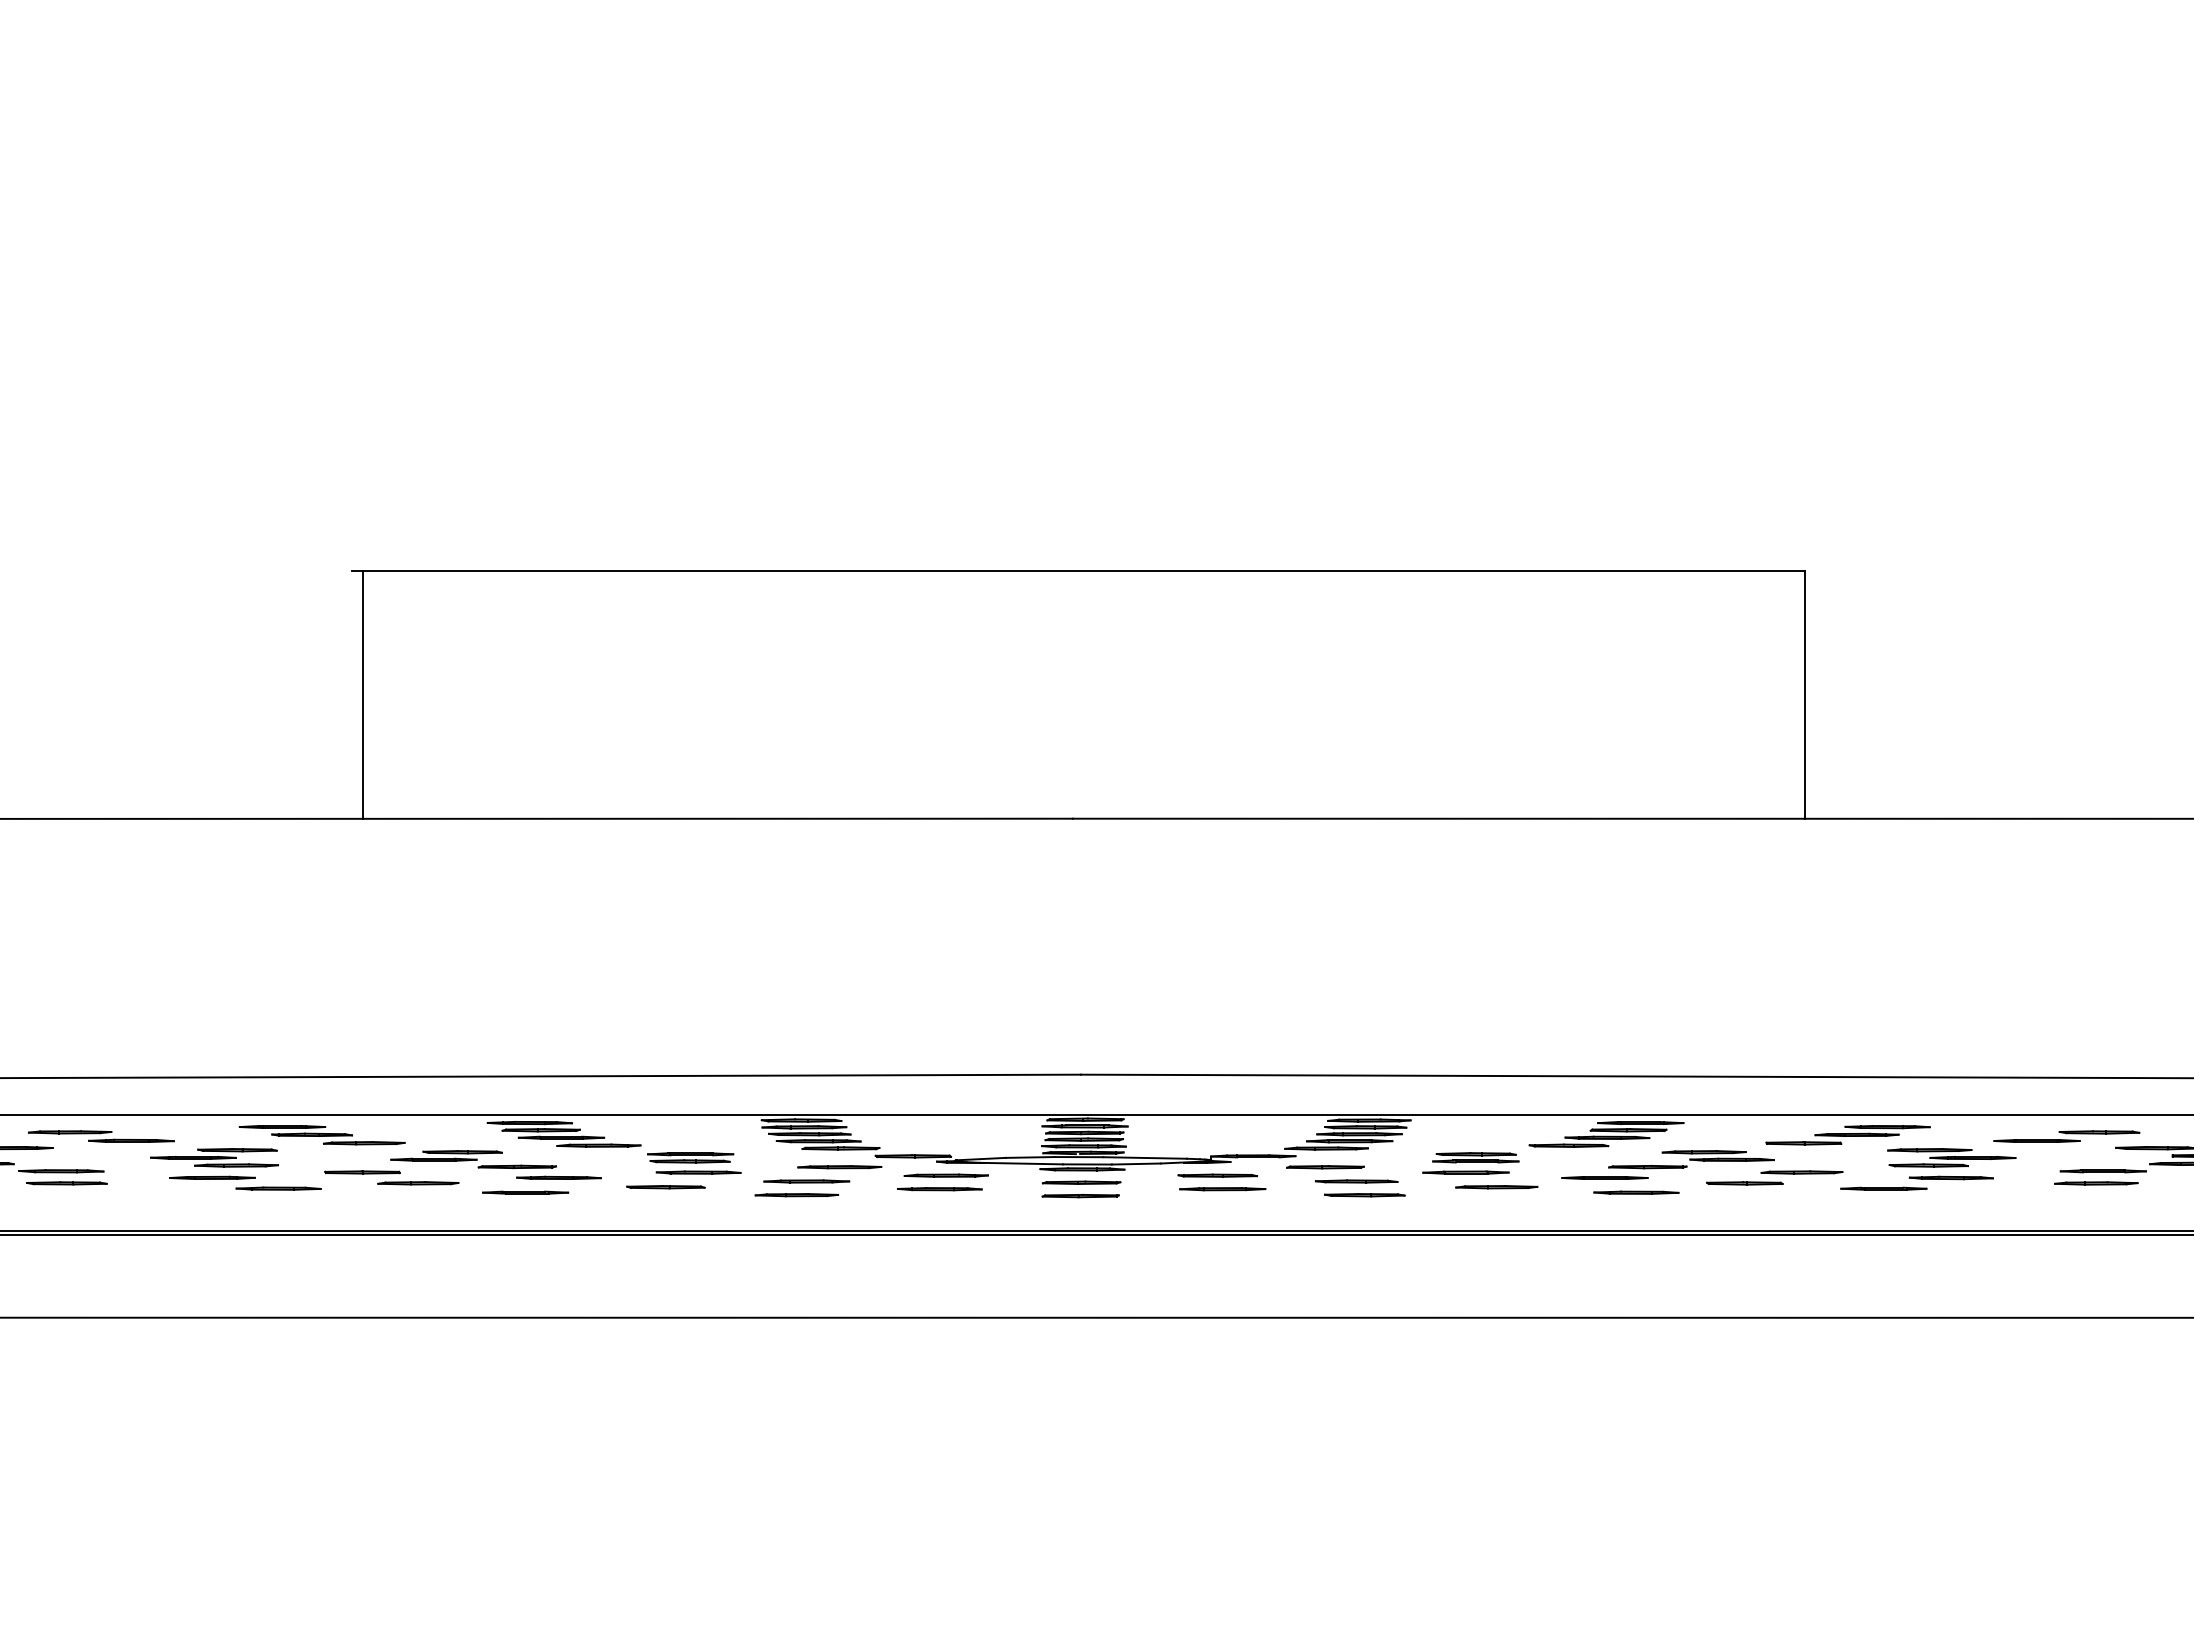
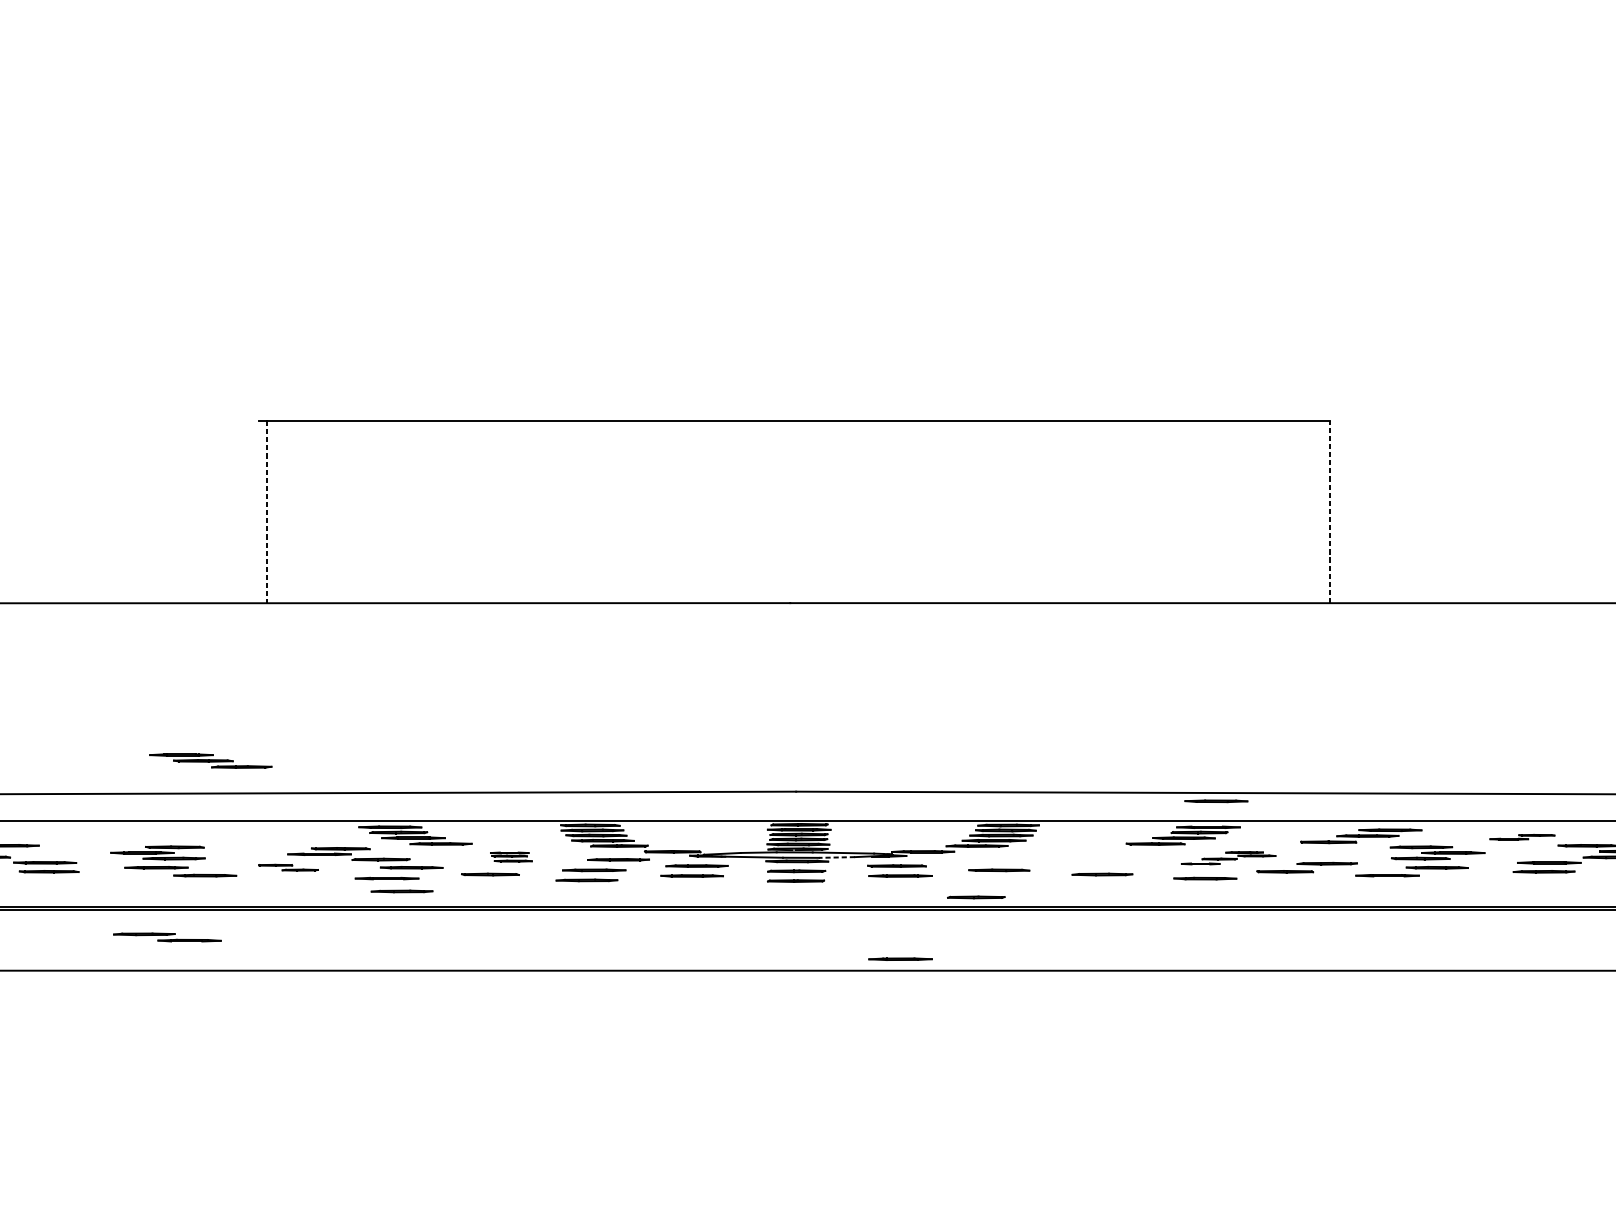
line: (363, 695) -> (267, 512), solid -> dashed
line: (1805, 695) -> (1329, 512), solid -> dashed
line: (1651, 1087) -> (1216, 801), added
part: (321, 1135) -> (210, 761), moved
part: (101, 1136) -> (167, 937), moved
part: (2066, 1136) -> (1522, 837), size x0.6
part: (694, 1163) -> (511, 857), size x0.6
part: (1470, 1163) -> (1083, 857), removed
line: (1135, 1164) -> (836, 857), solid -> dashed
part: (1667, 1164) -> (1228, 857), size x0.6
line: (1325, 1167) -> (976, 897), moved
part: (391, 1177) -> (288, 867), size x0.6
line: (1364, 1195) -> (1005, 880), removed
line: (545, 1210) -> (401, 891), added
line: (1222, 1302) -> (900, 959), added

